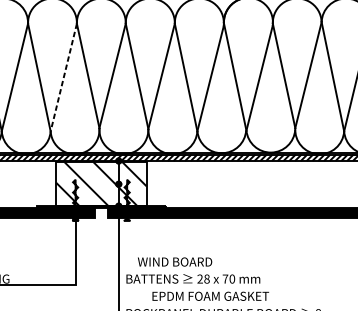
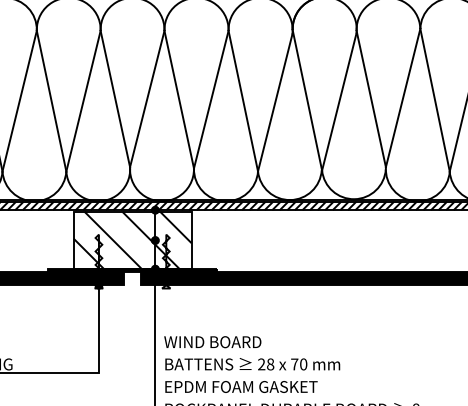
line: (63, 77) -> (83, 101), dashed -> solid
text: (174, 262) -> (212, 342), moved
text: (210, 295) -> (241, 386), moved

